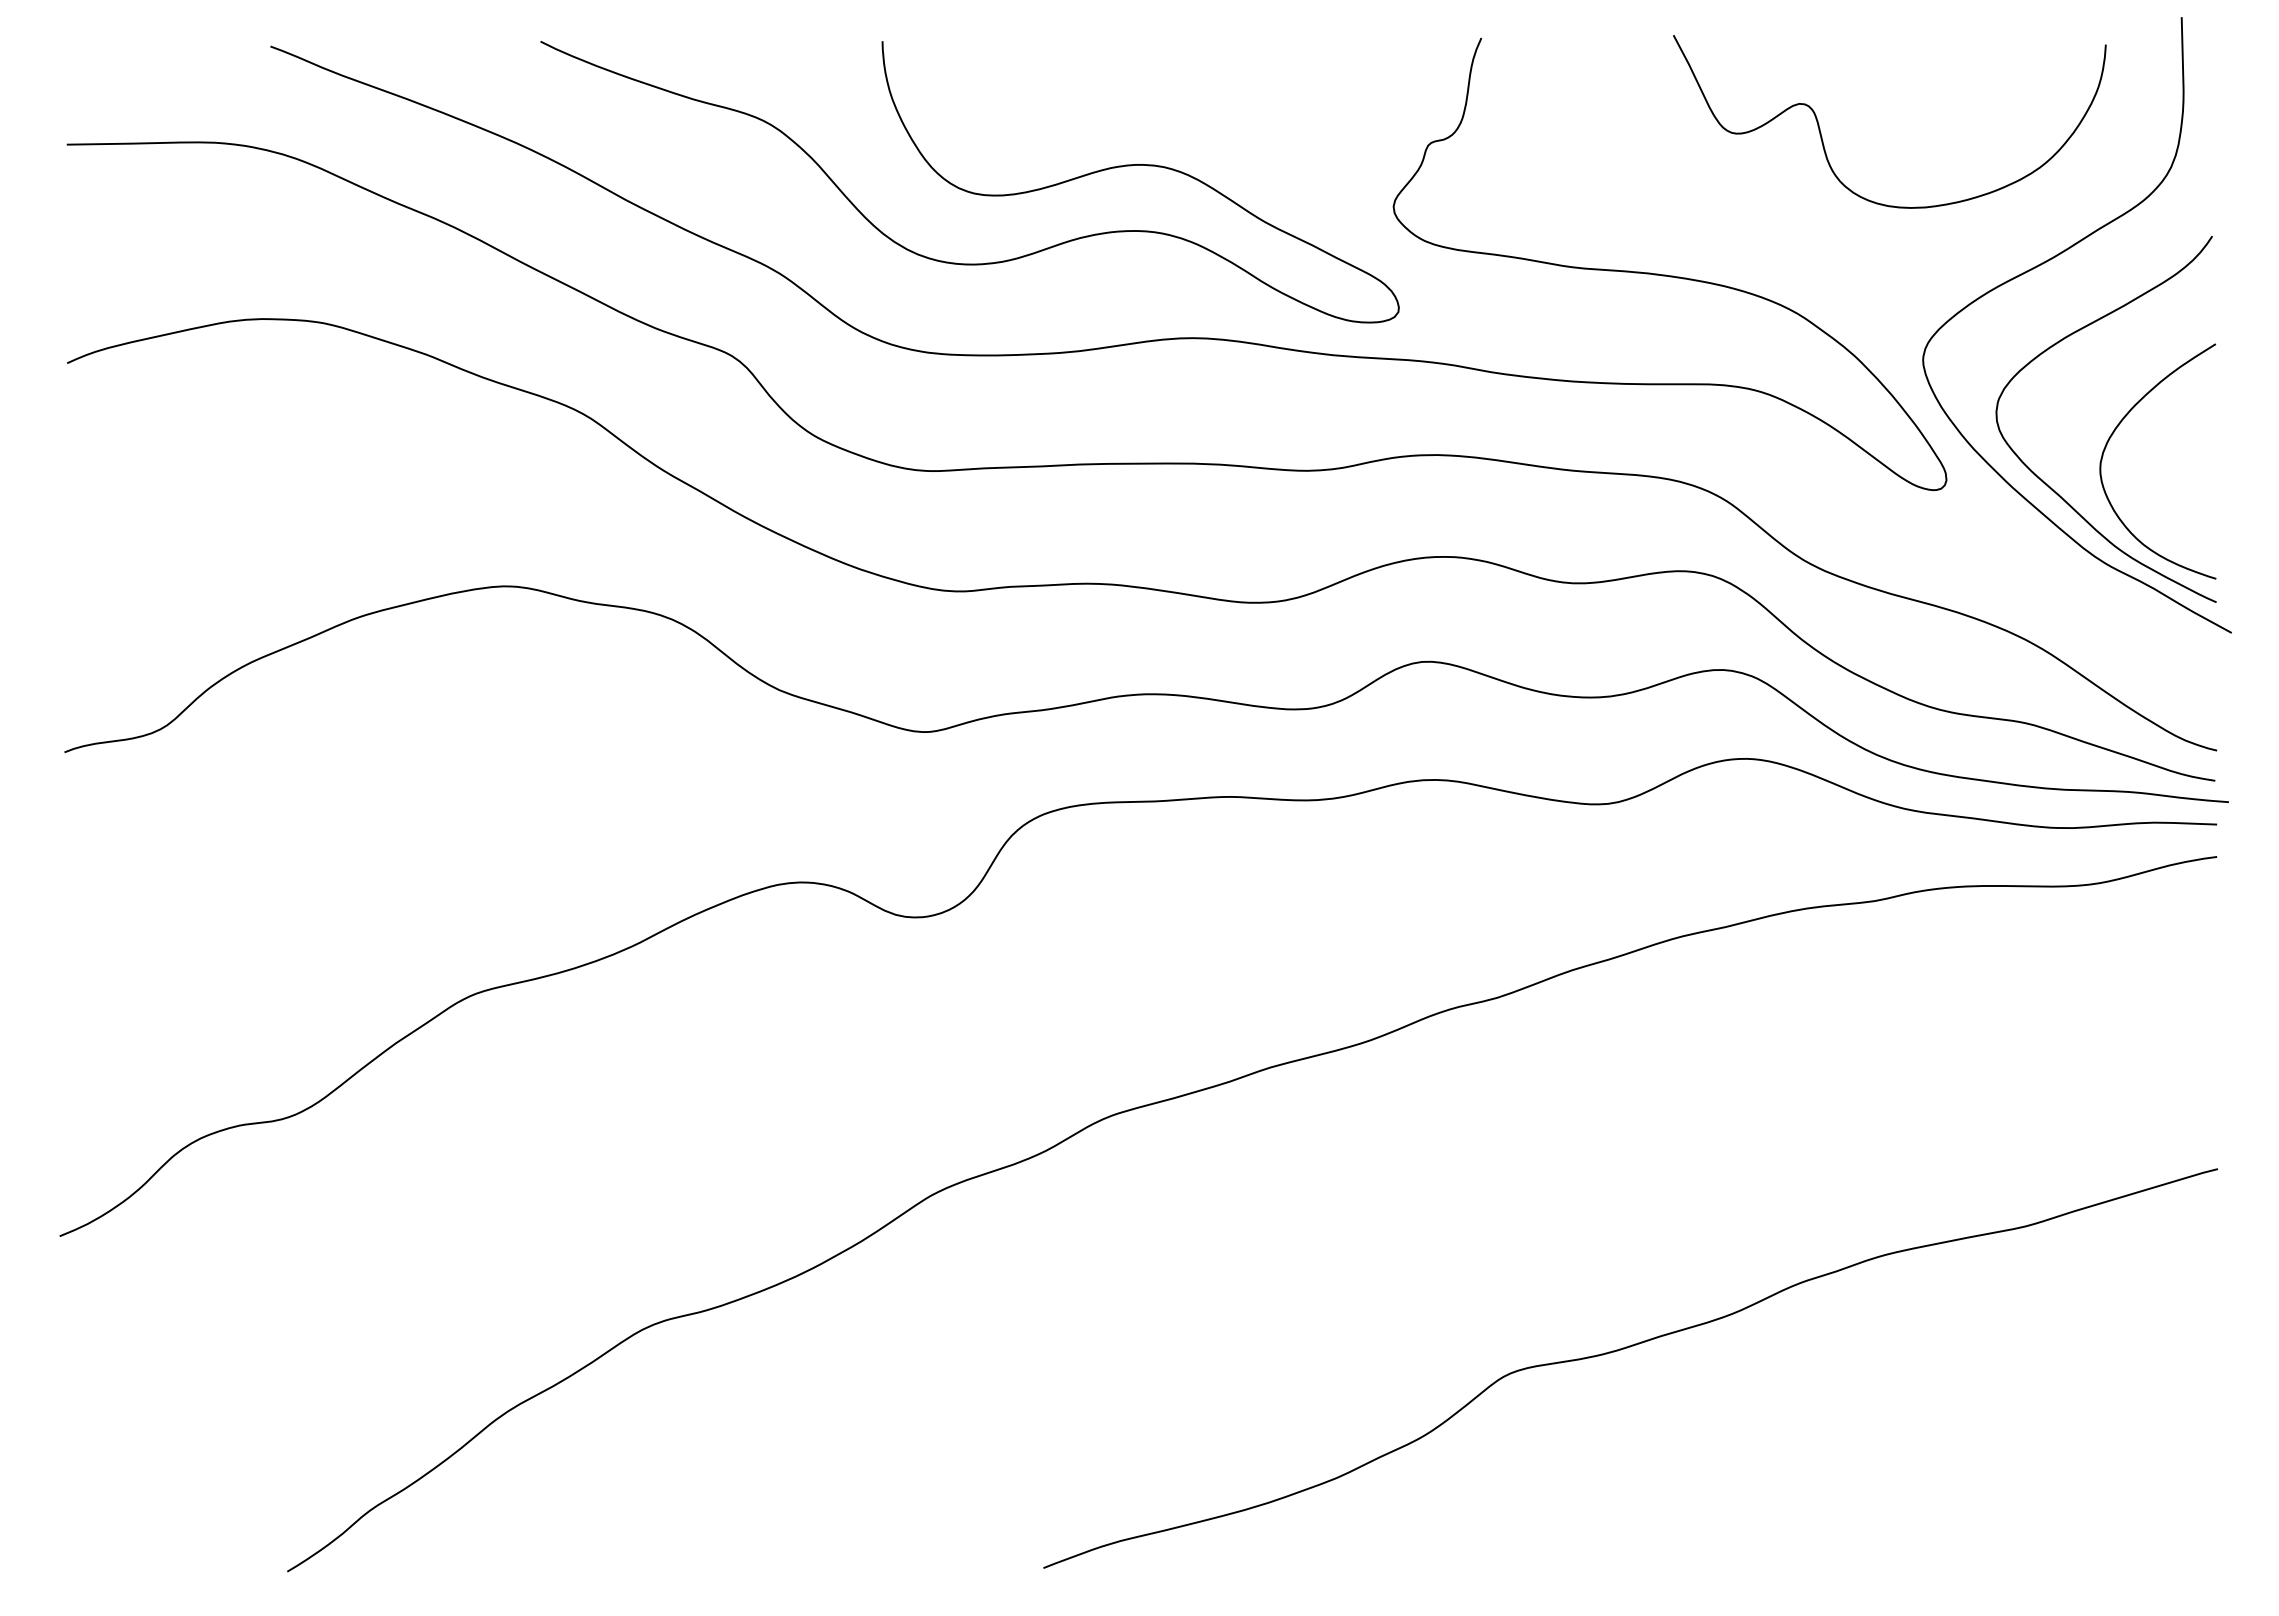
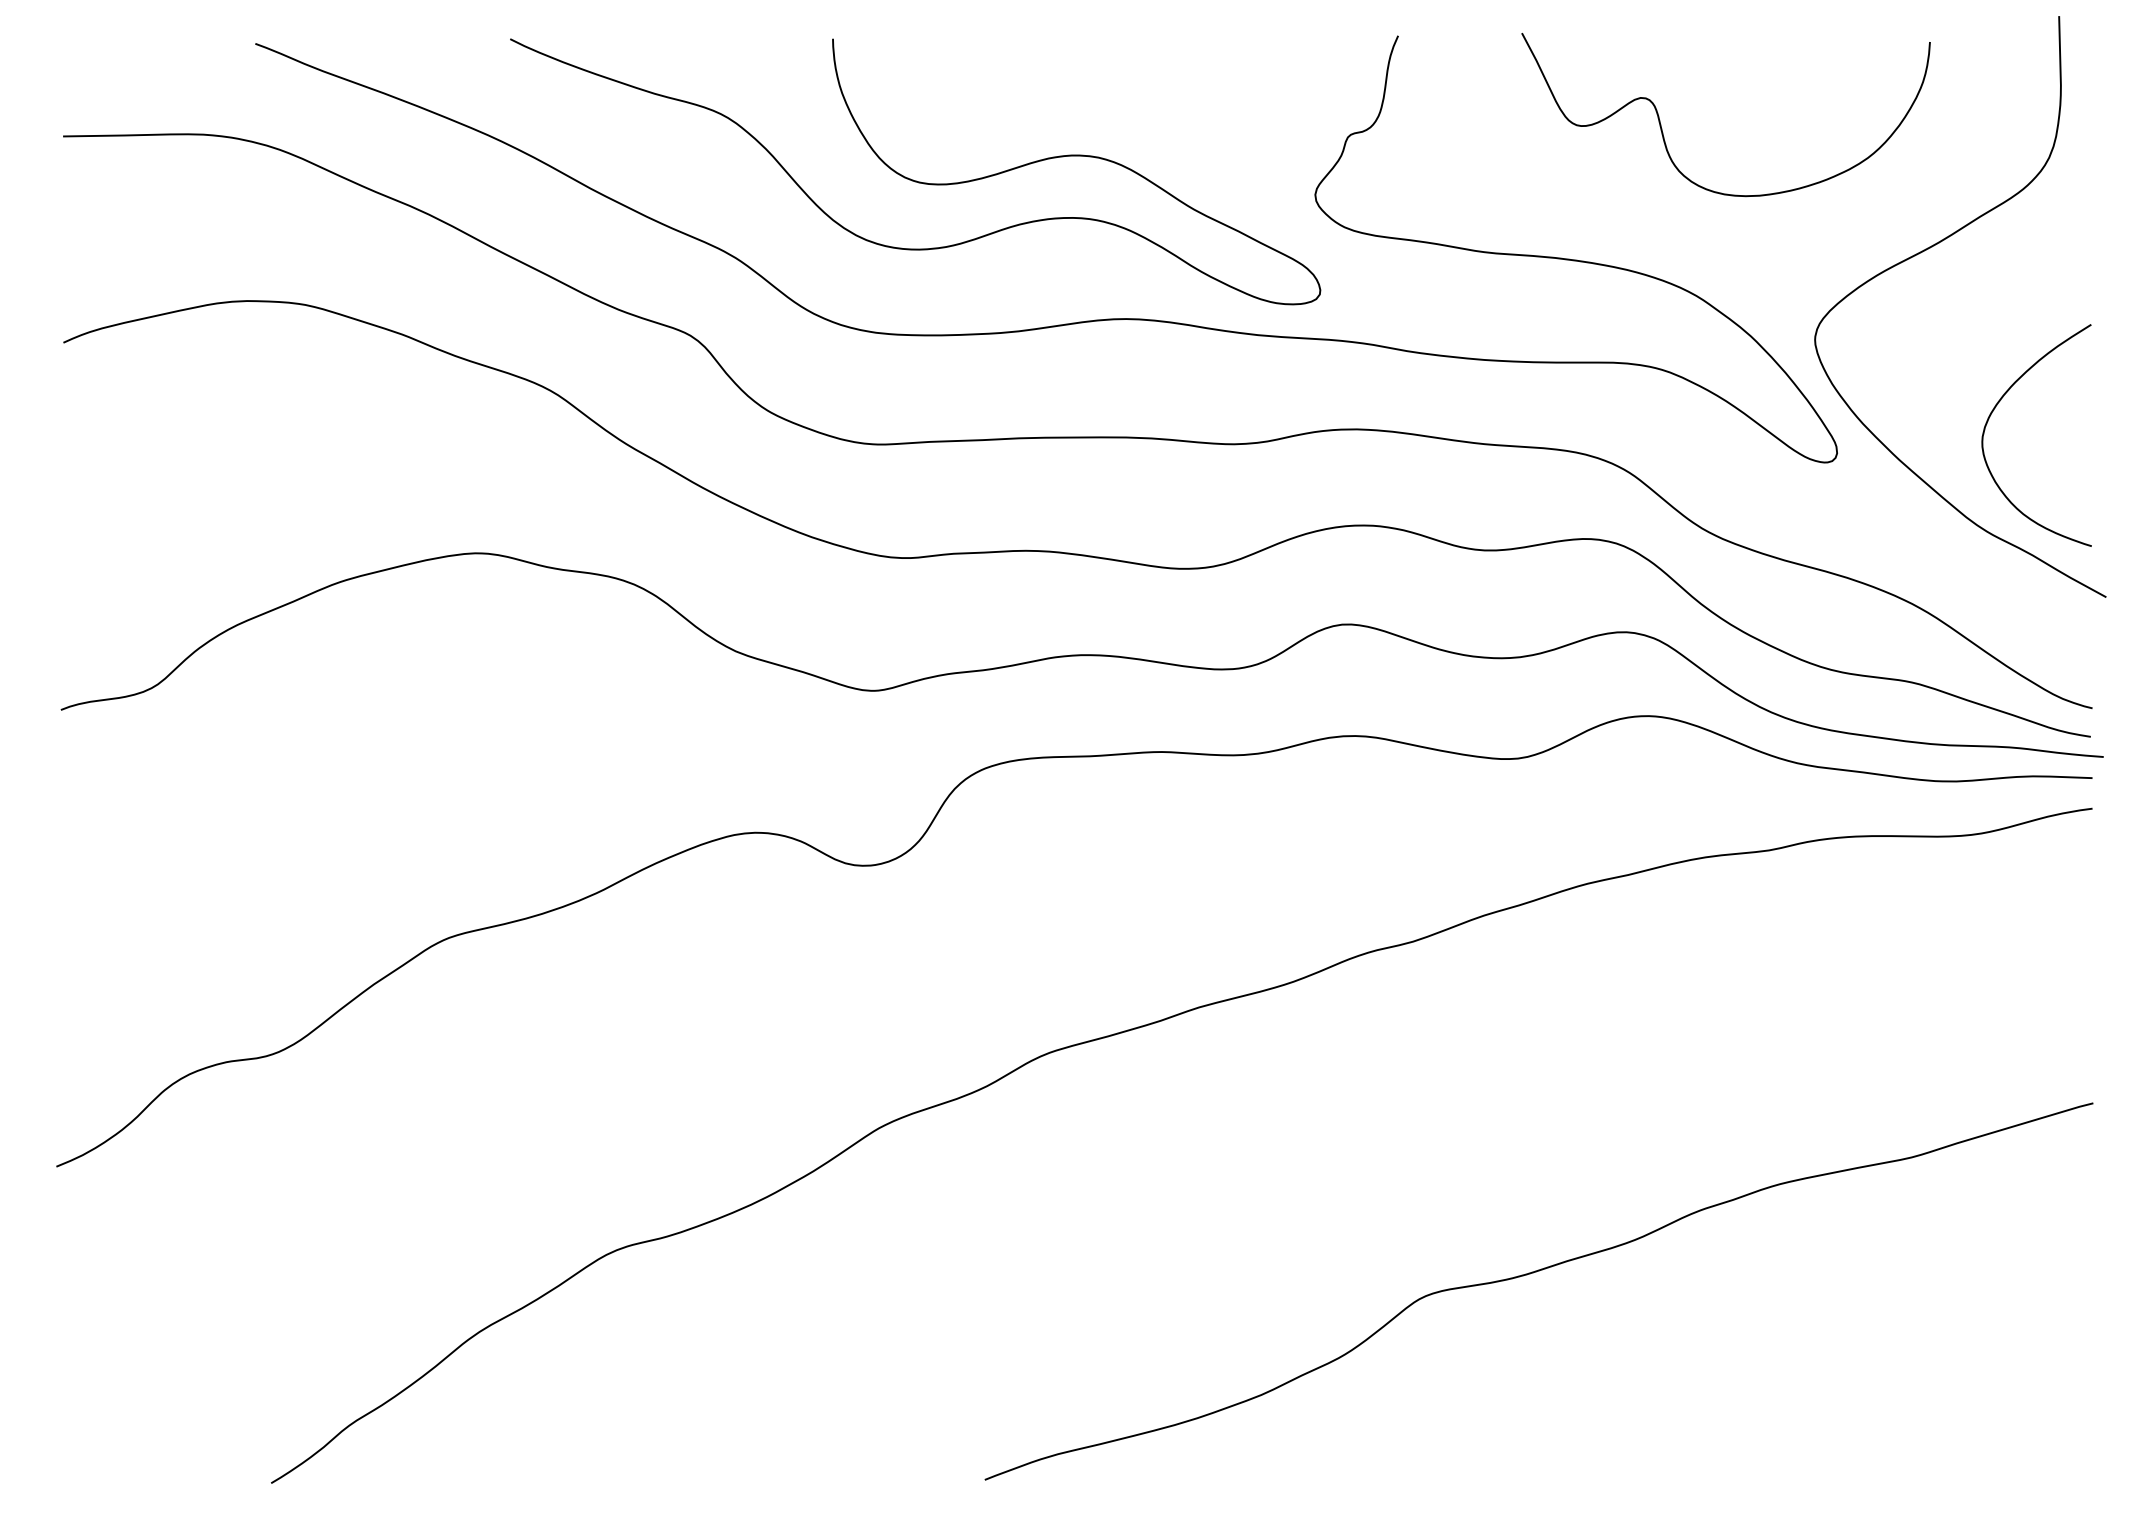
curve: (1822, 136) -> (1662, 128), moved
curve: (2049, 485) -> (1934, 458), removed

